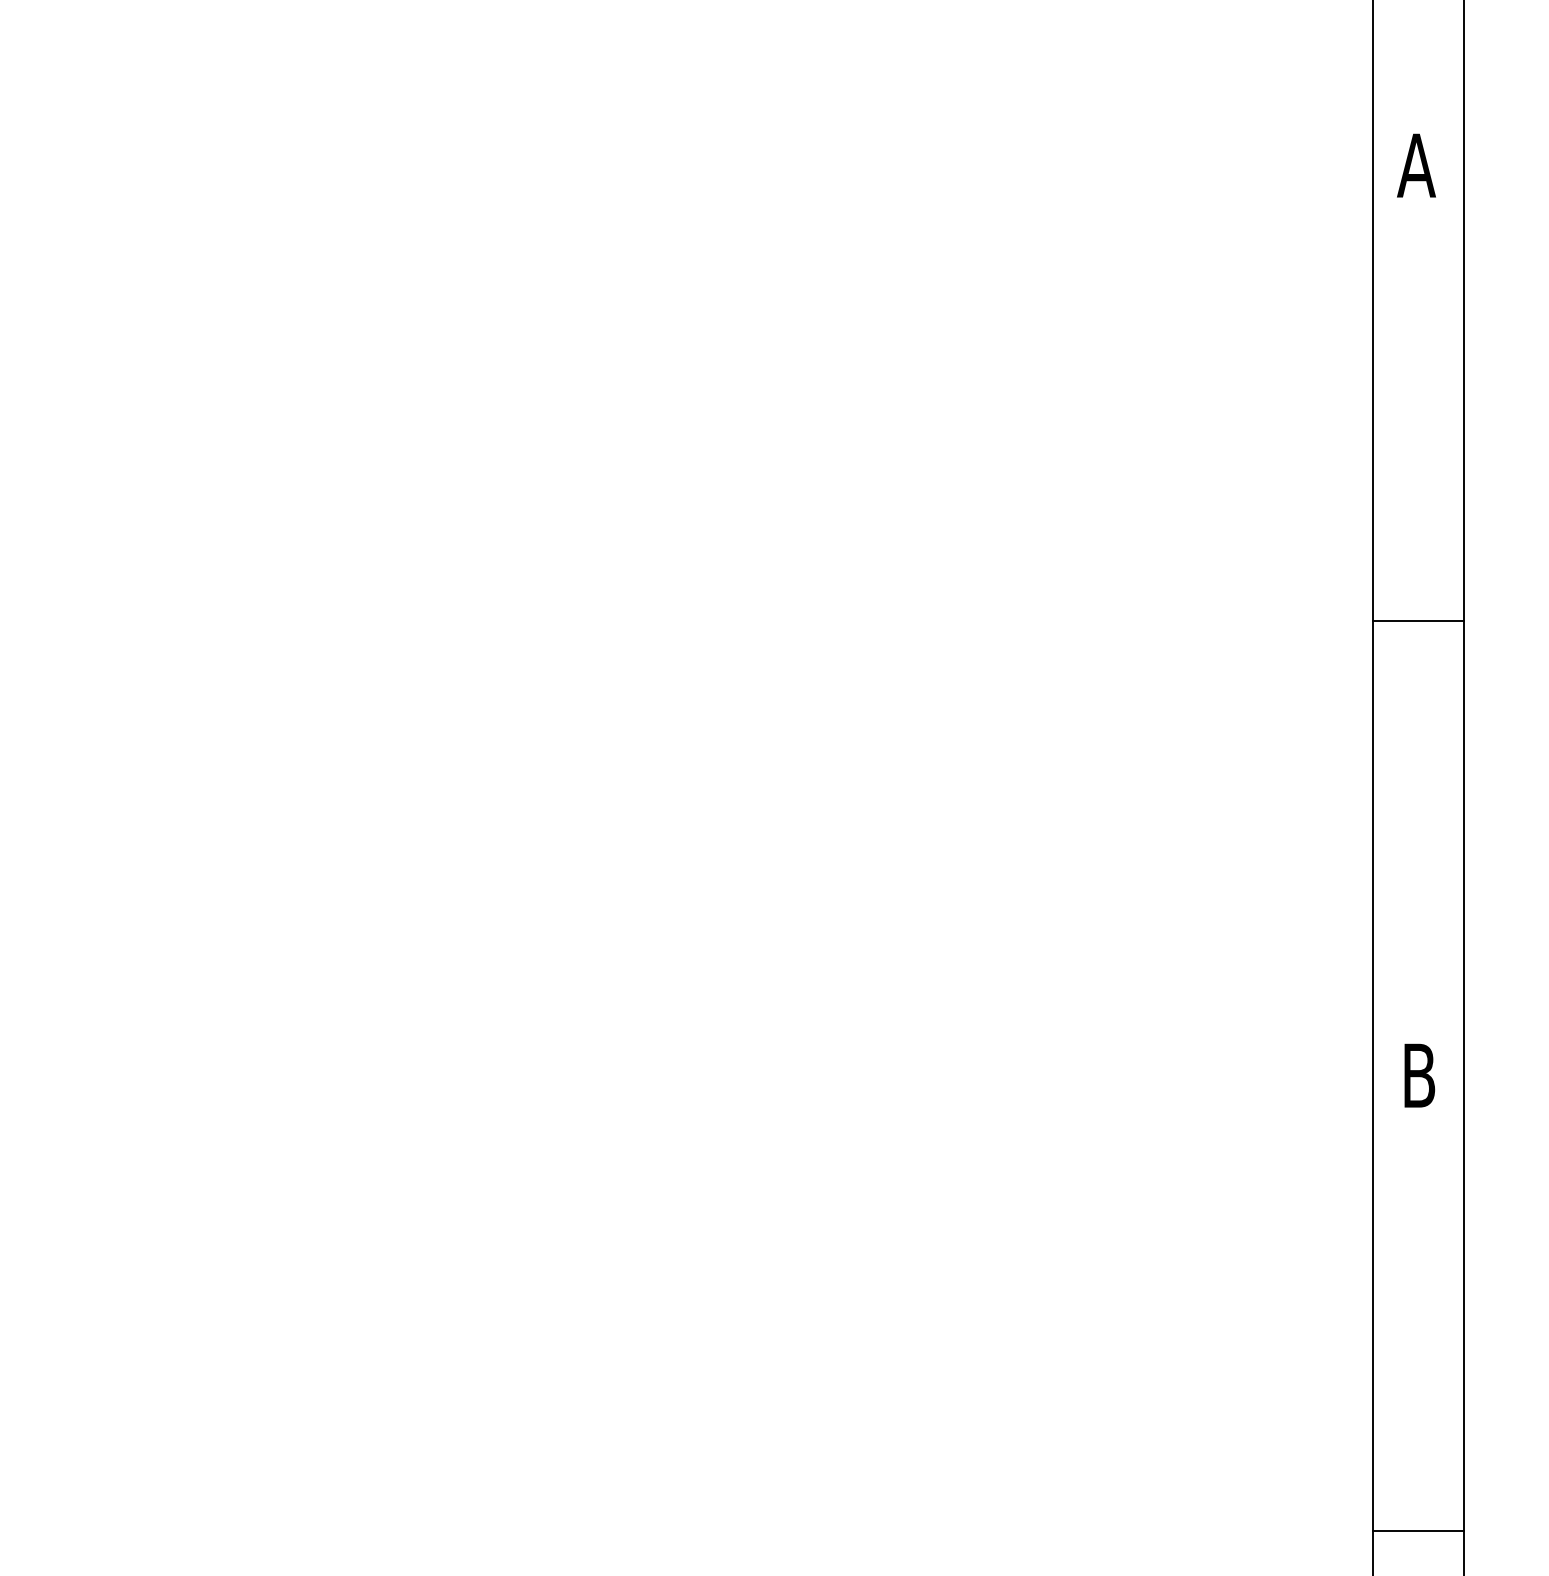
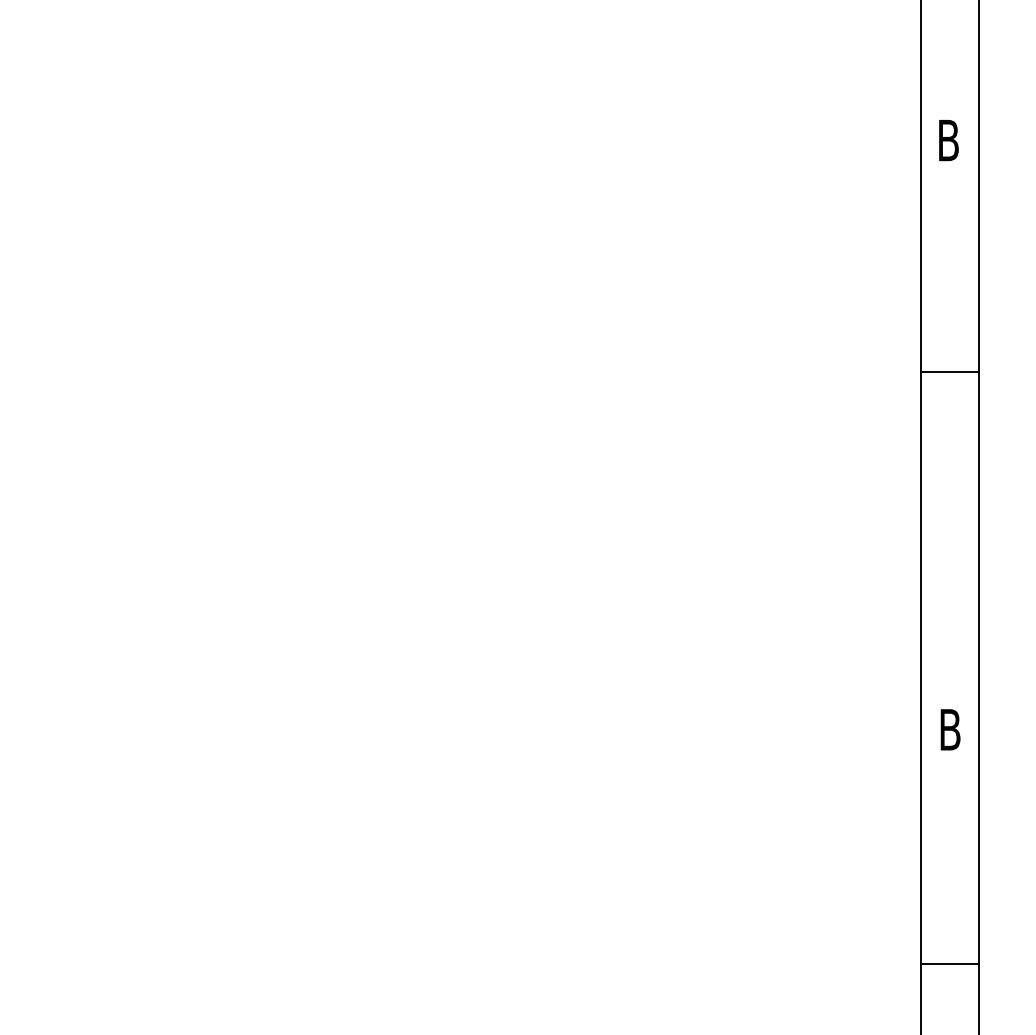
text: (1416, 165) -> (948, 140), A -> B
line: (1418, 621) -> (949, 371), moved
line: (1418, 1530) -> (949, 963), moved

